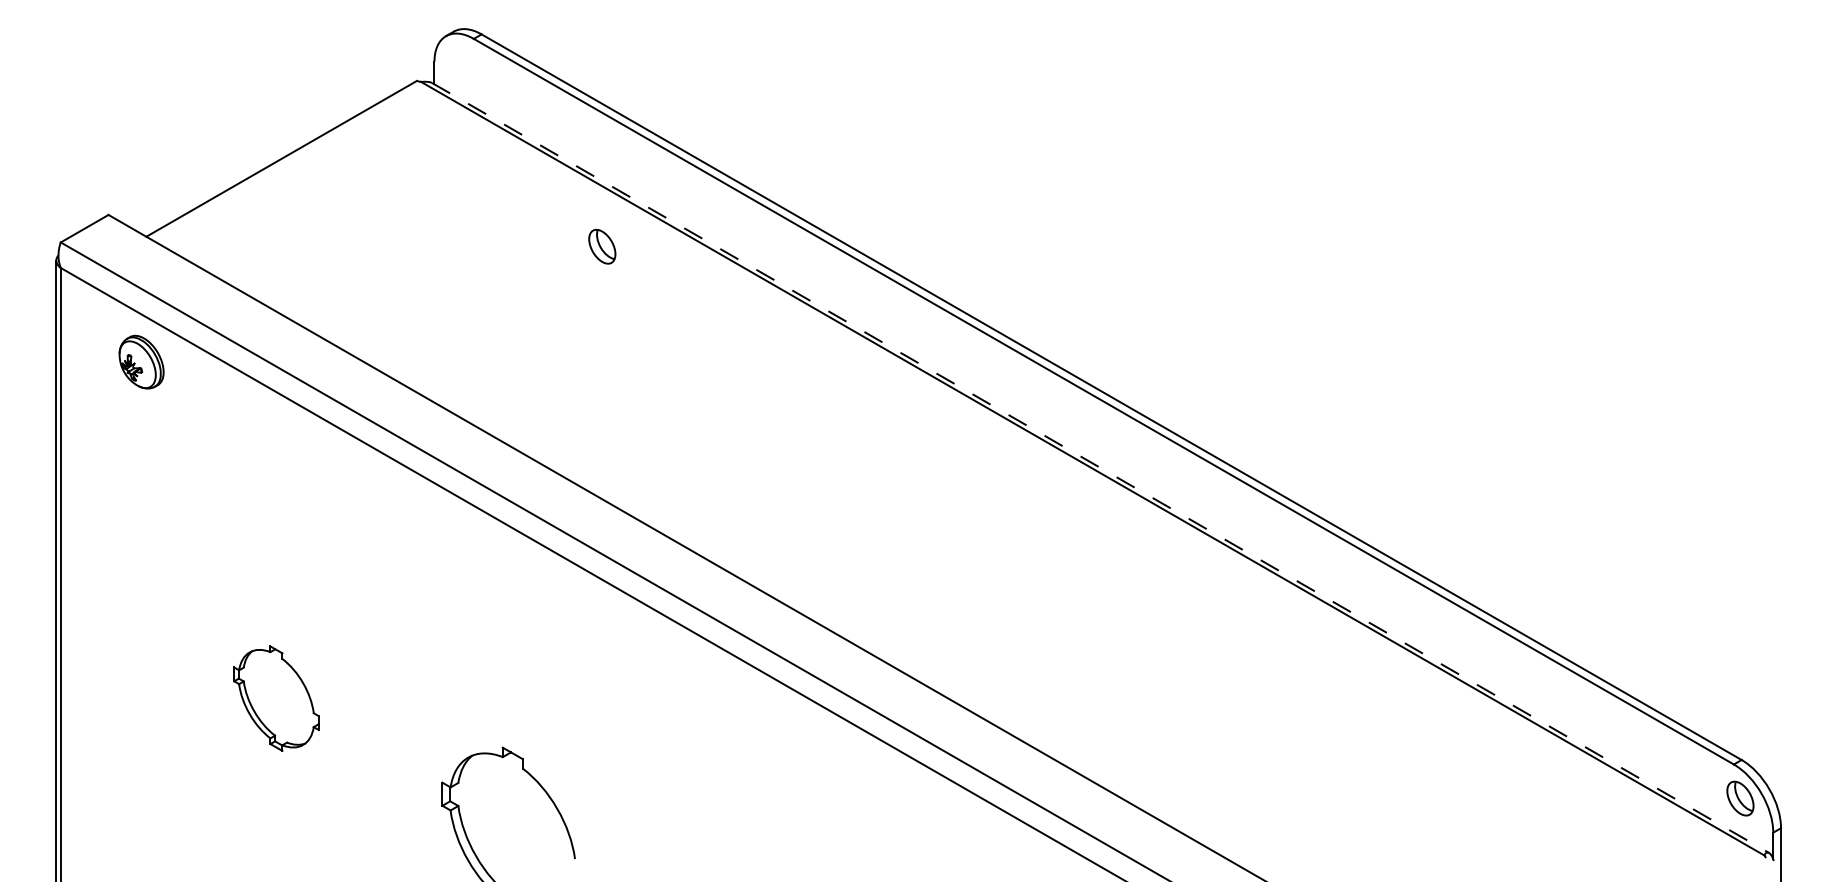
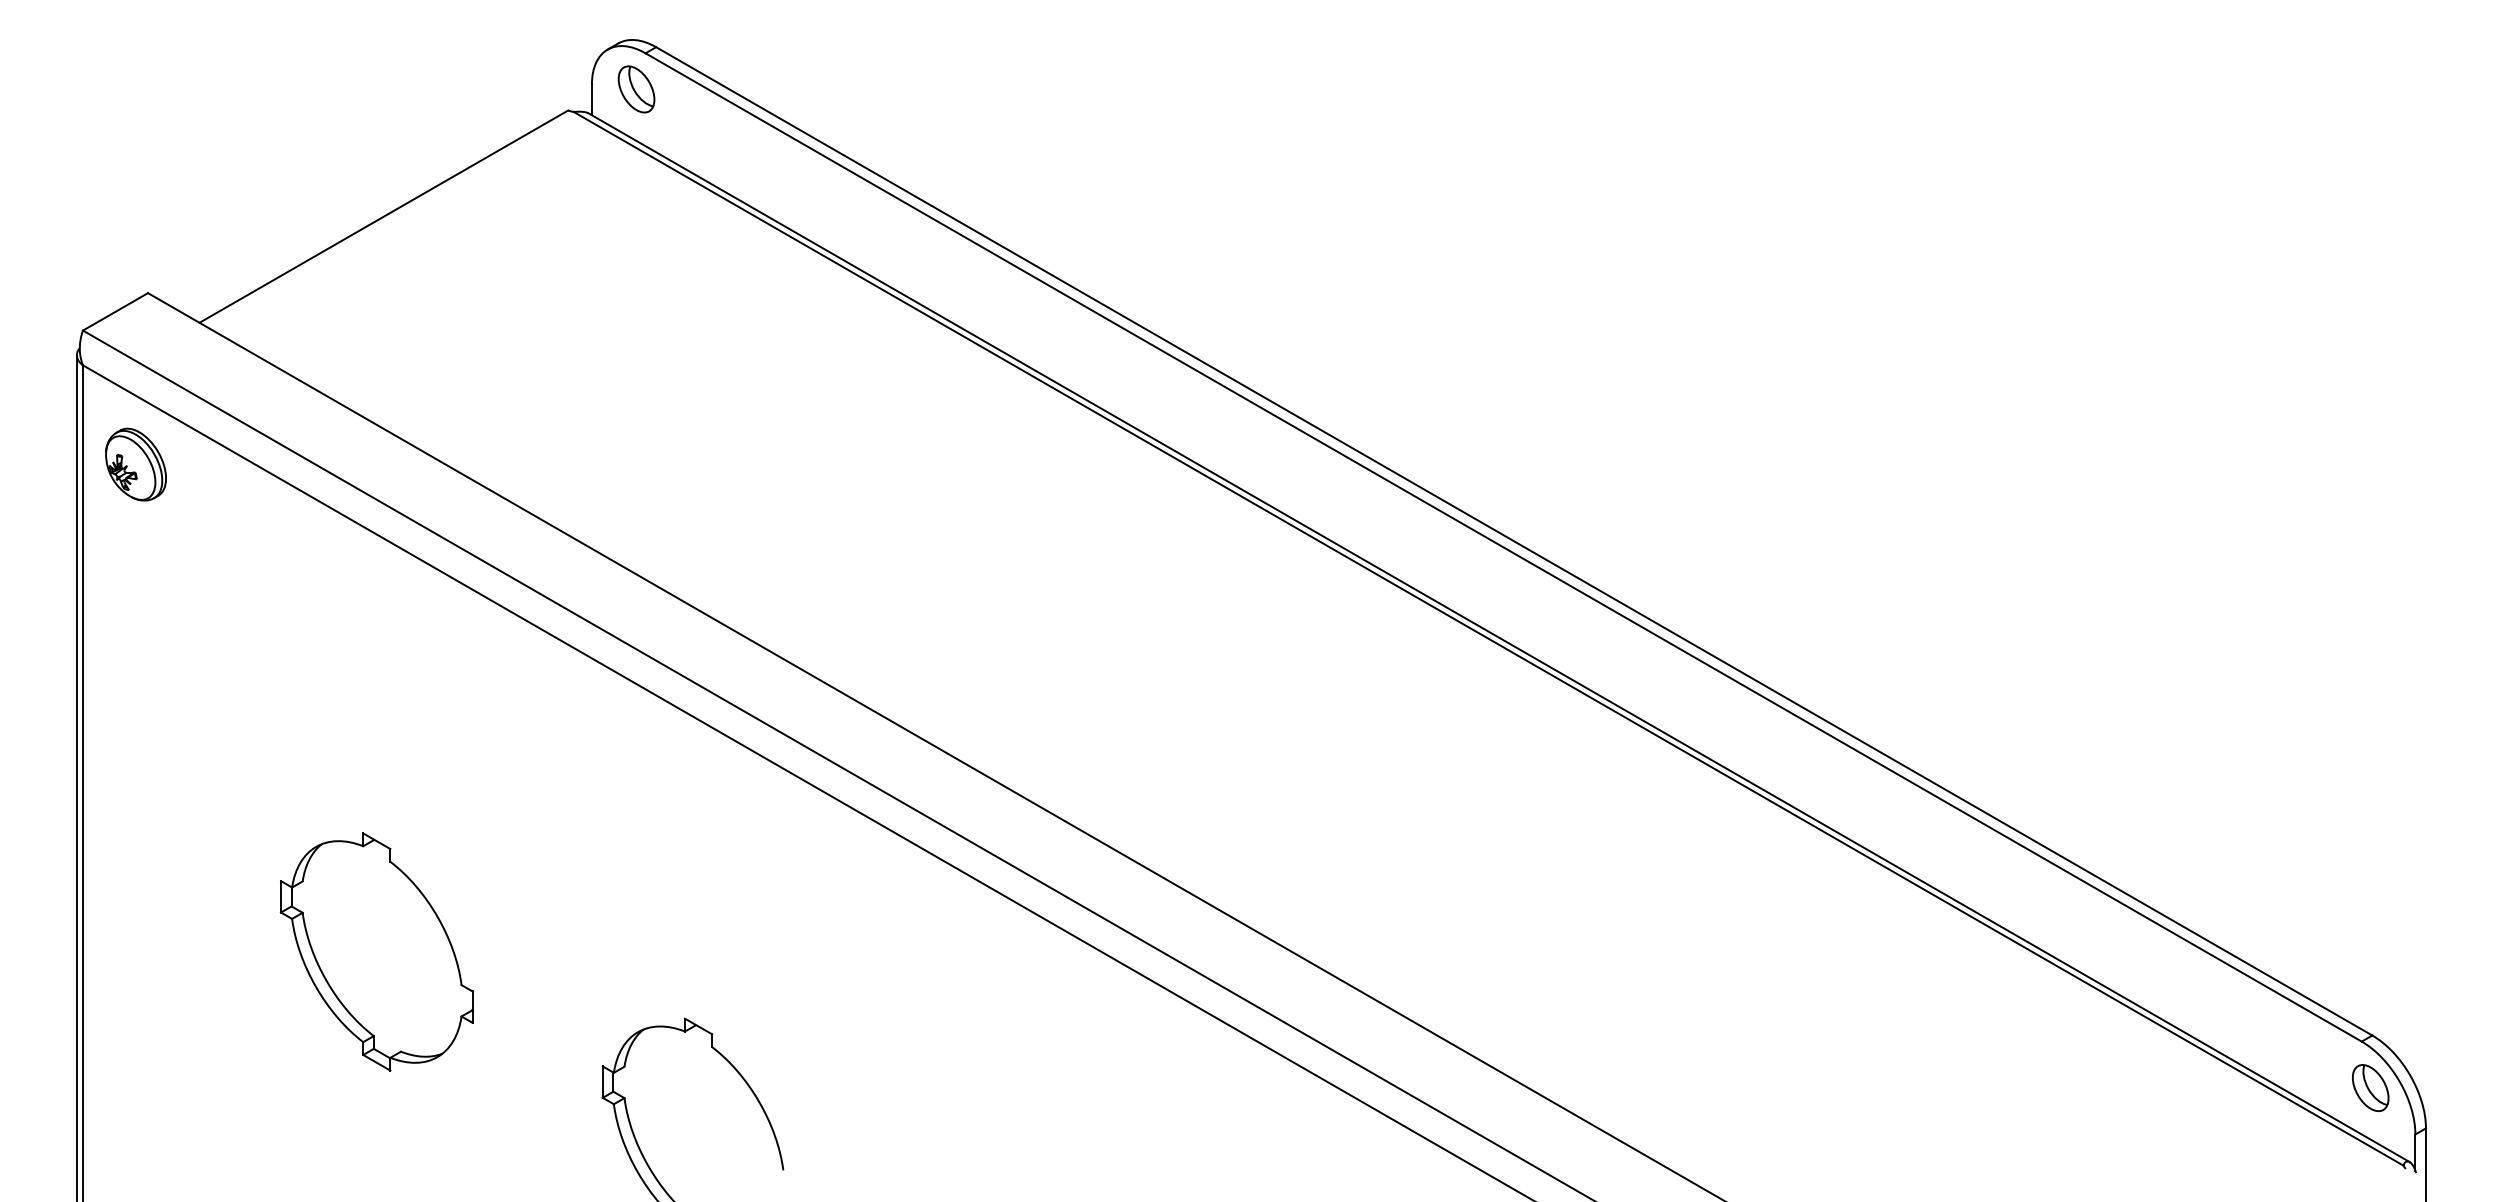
part: (602, 246) -> (636, 89), moved
part: (141, 362) -> (135, 464), moved
line: (1100, 467) -> (1499, 637), dashed -> solid
part: (276, 698) -> (376, 951), size x1.67

